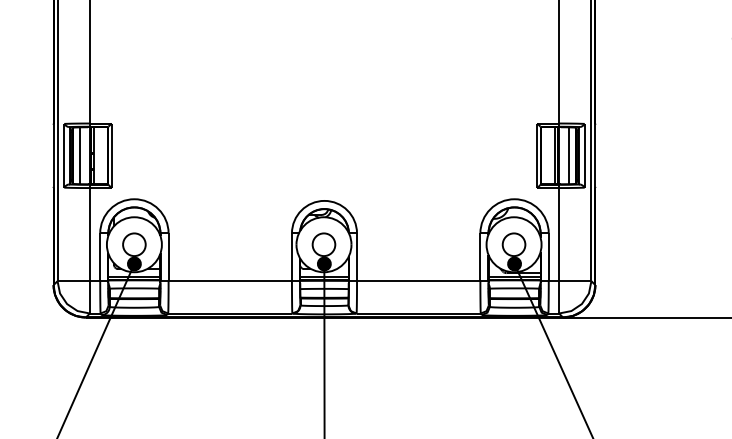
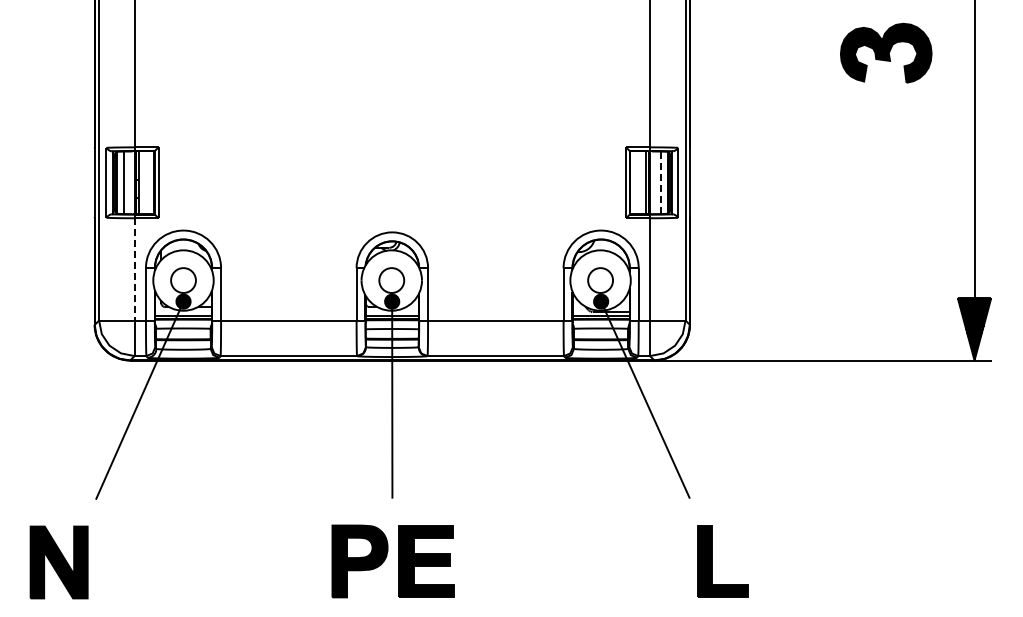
line: (568, 155) -> (660, 182), solid -> dashed
line: (89, 234) -> (134, 269), solid -> dashed

